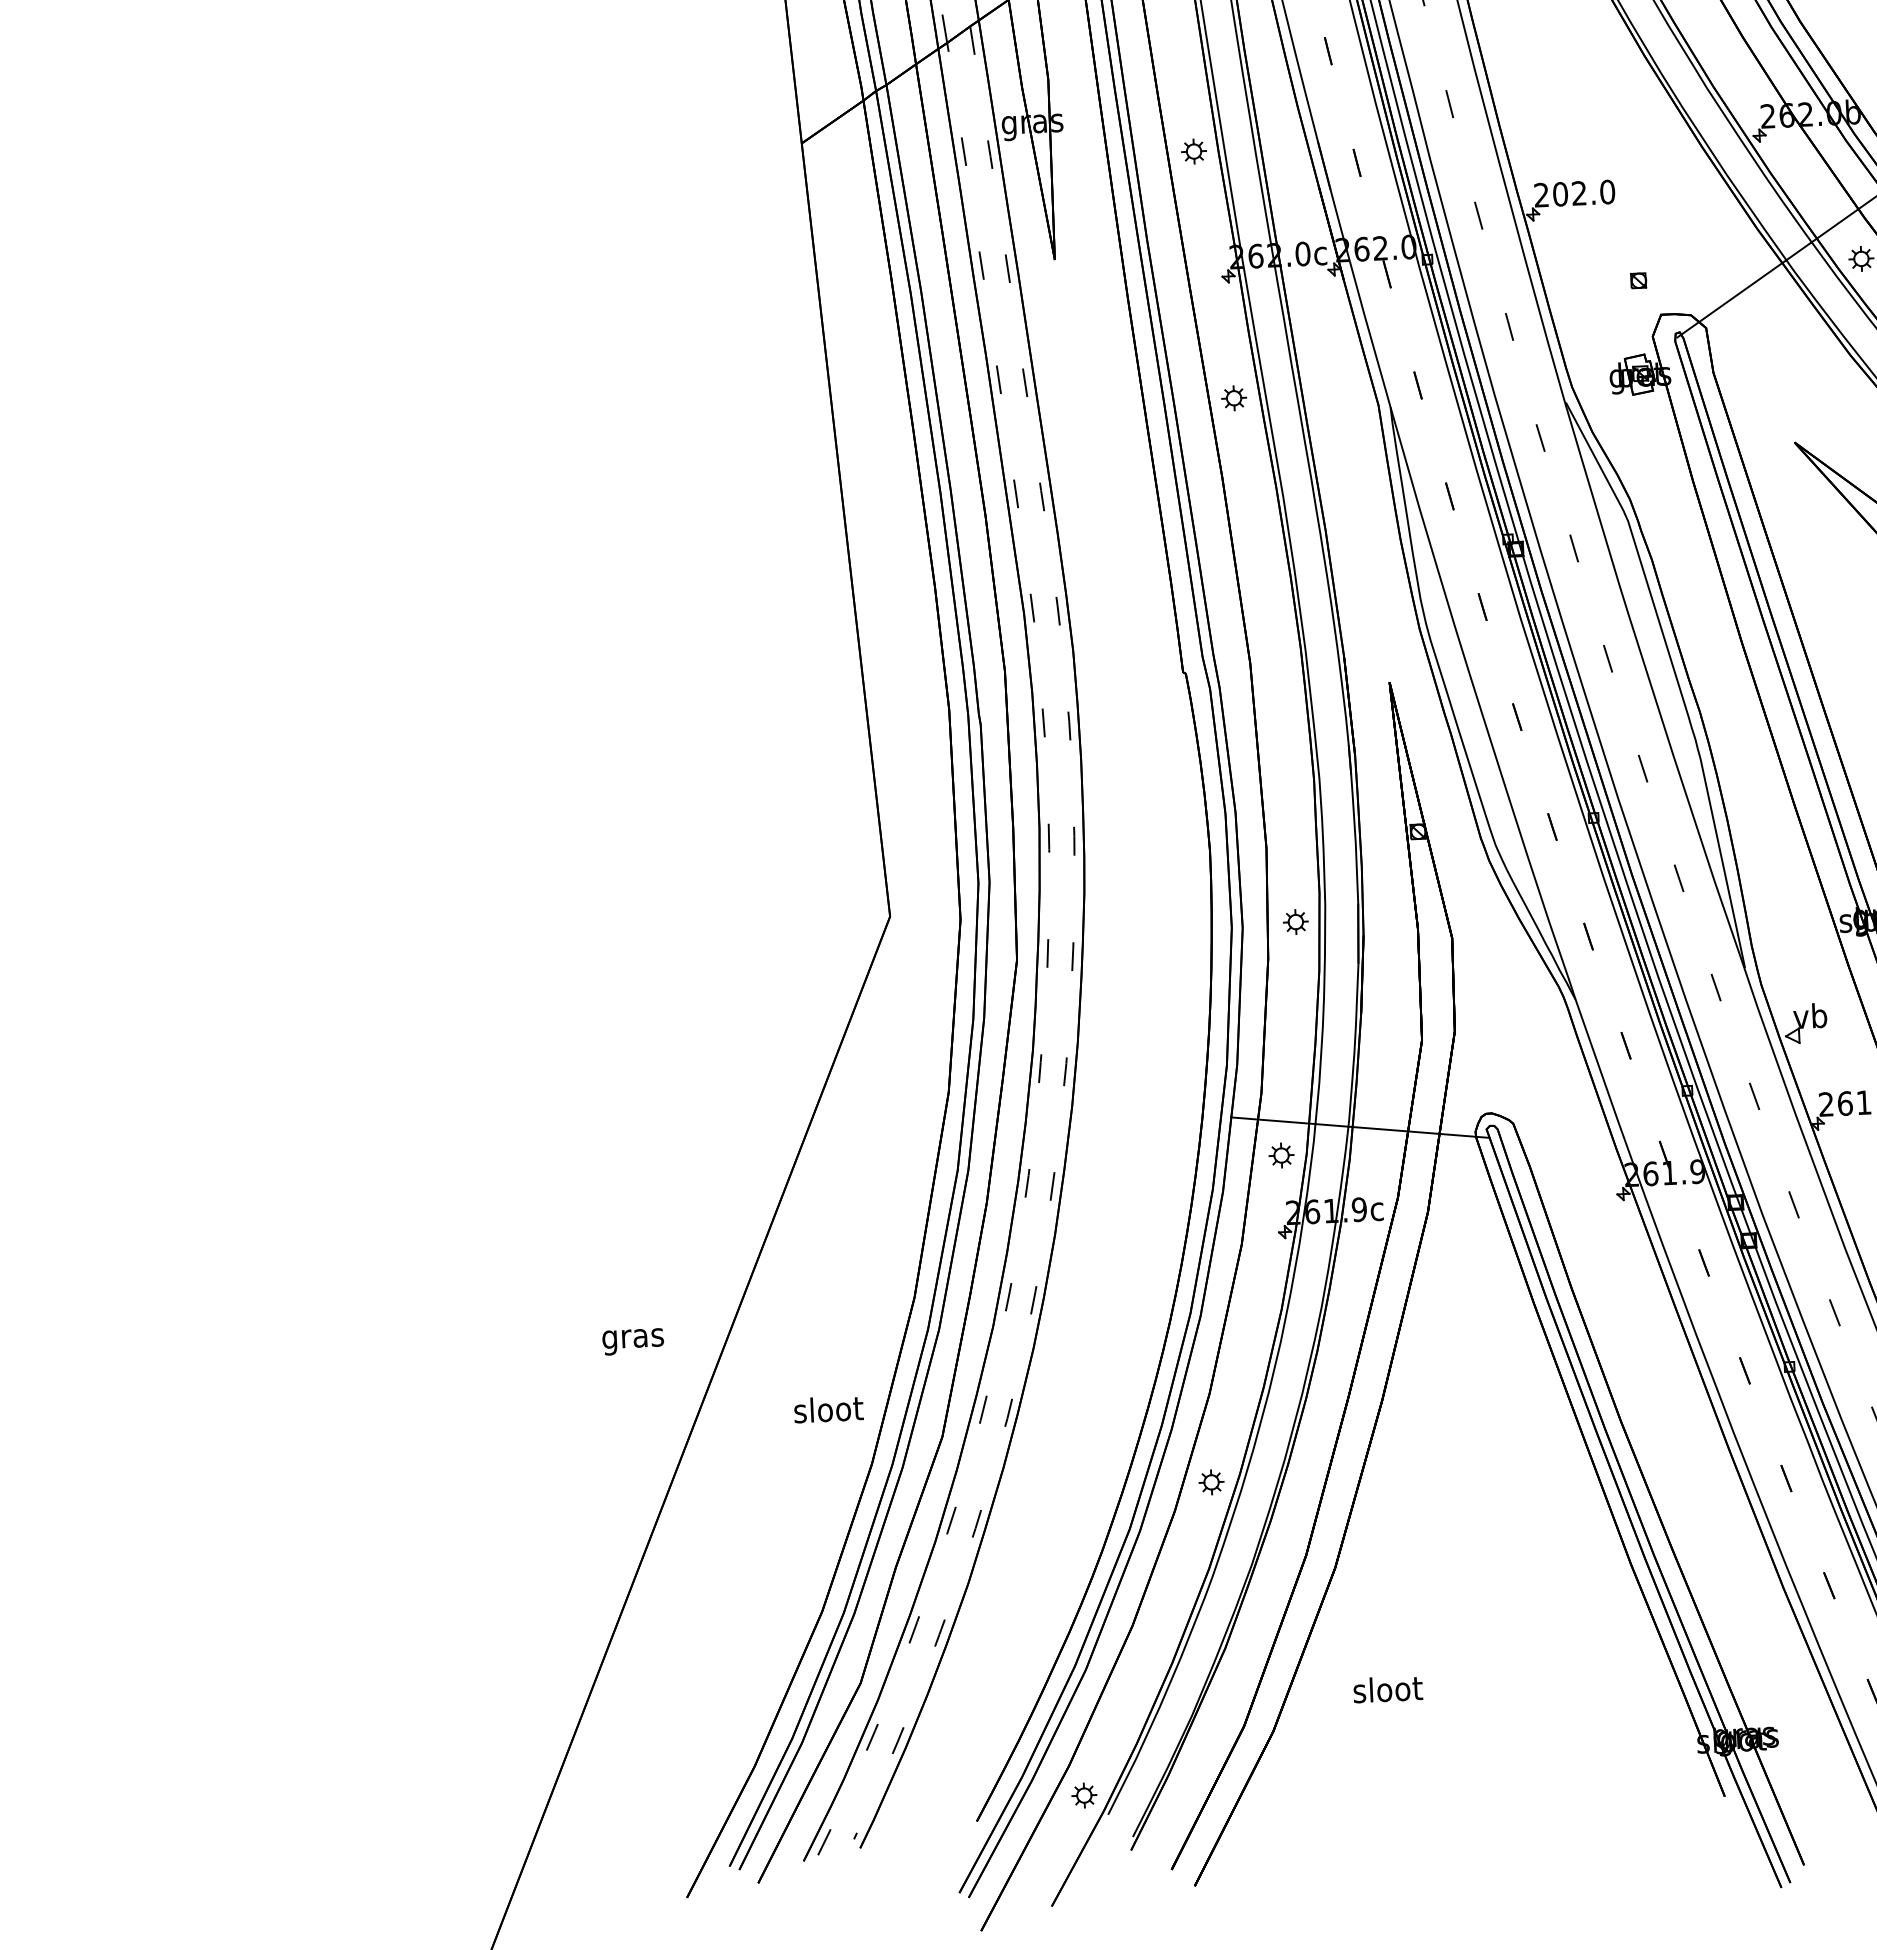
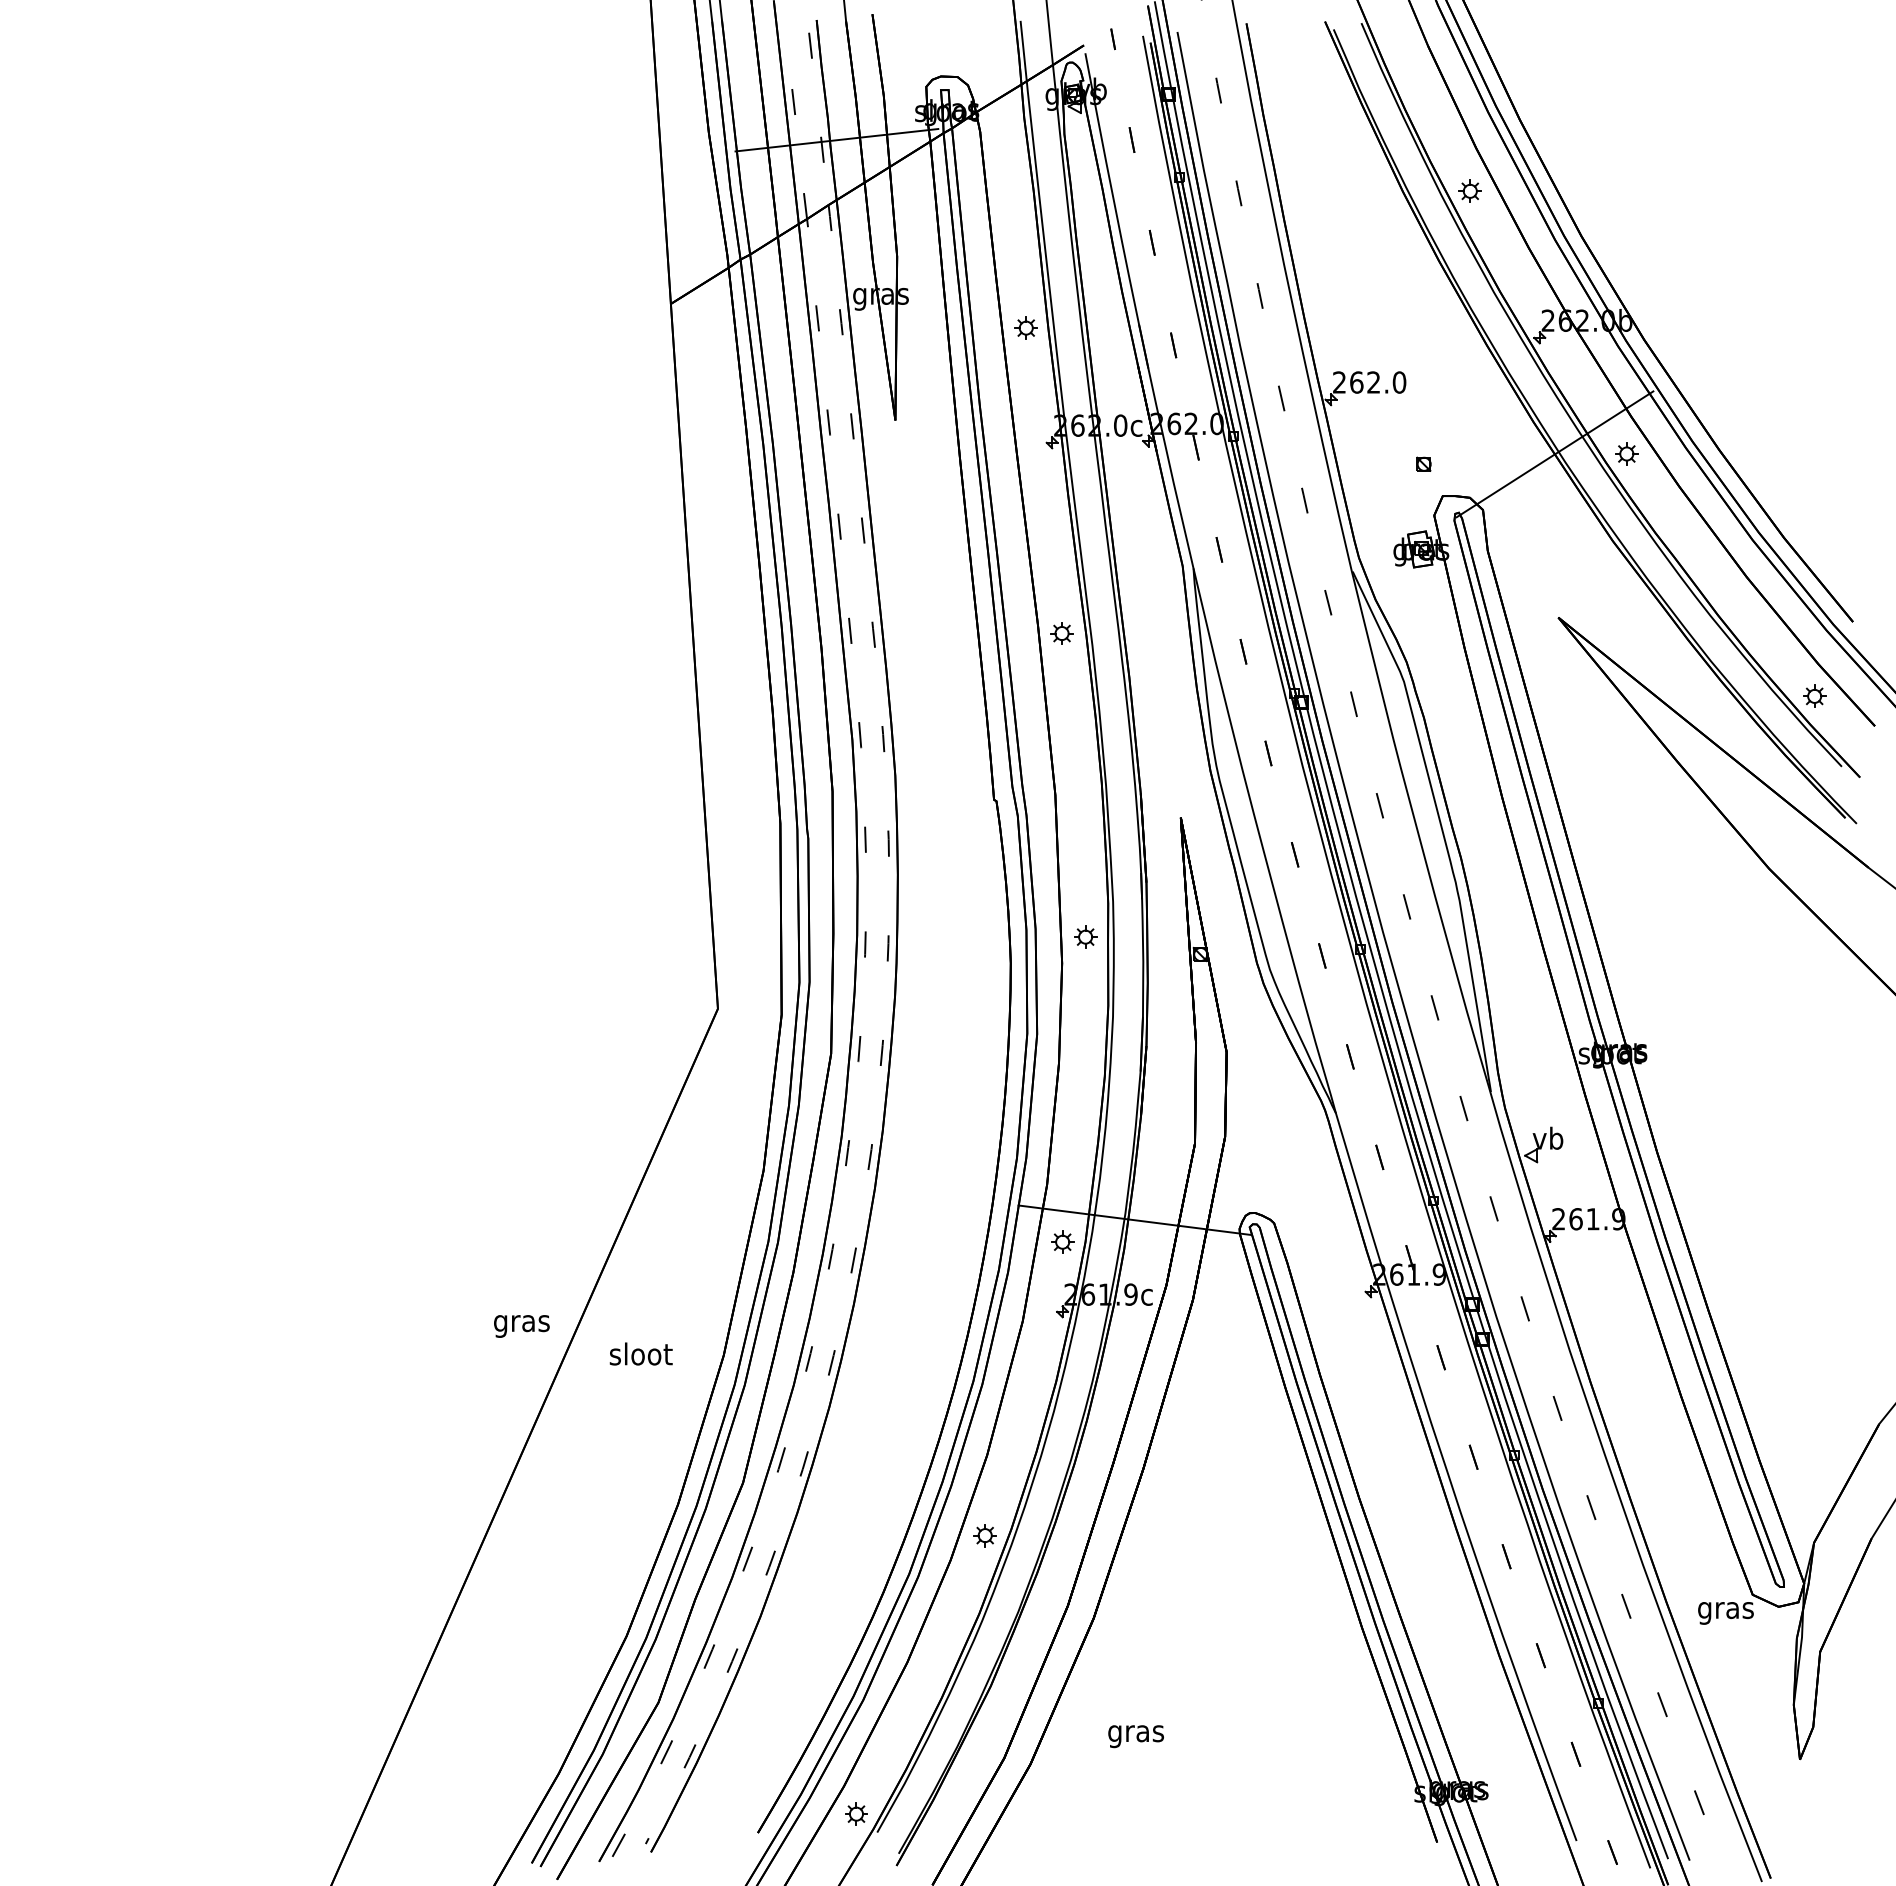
text: (1560, 194) -> (1356, 382), 202.0 -> 262.0
part: (1233, 398) -> (1061, 633), moved
part: (1295, 921) -> (1085, 936), moved
text: (632, 1341) -> (521, 1326), moved
text: (827, 1408) -> (640, 1353), moved
text: (1388, 1692) -> (1136, 1733), sloot -> gras

